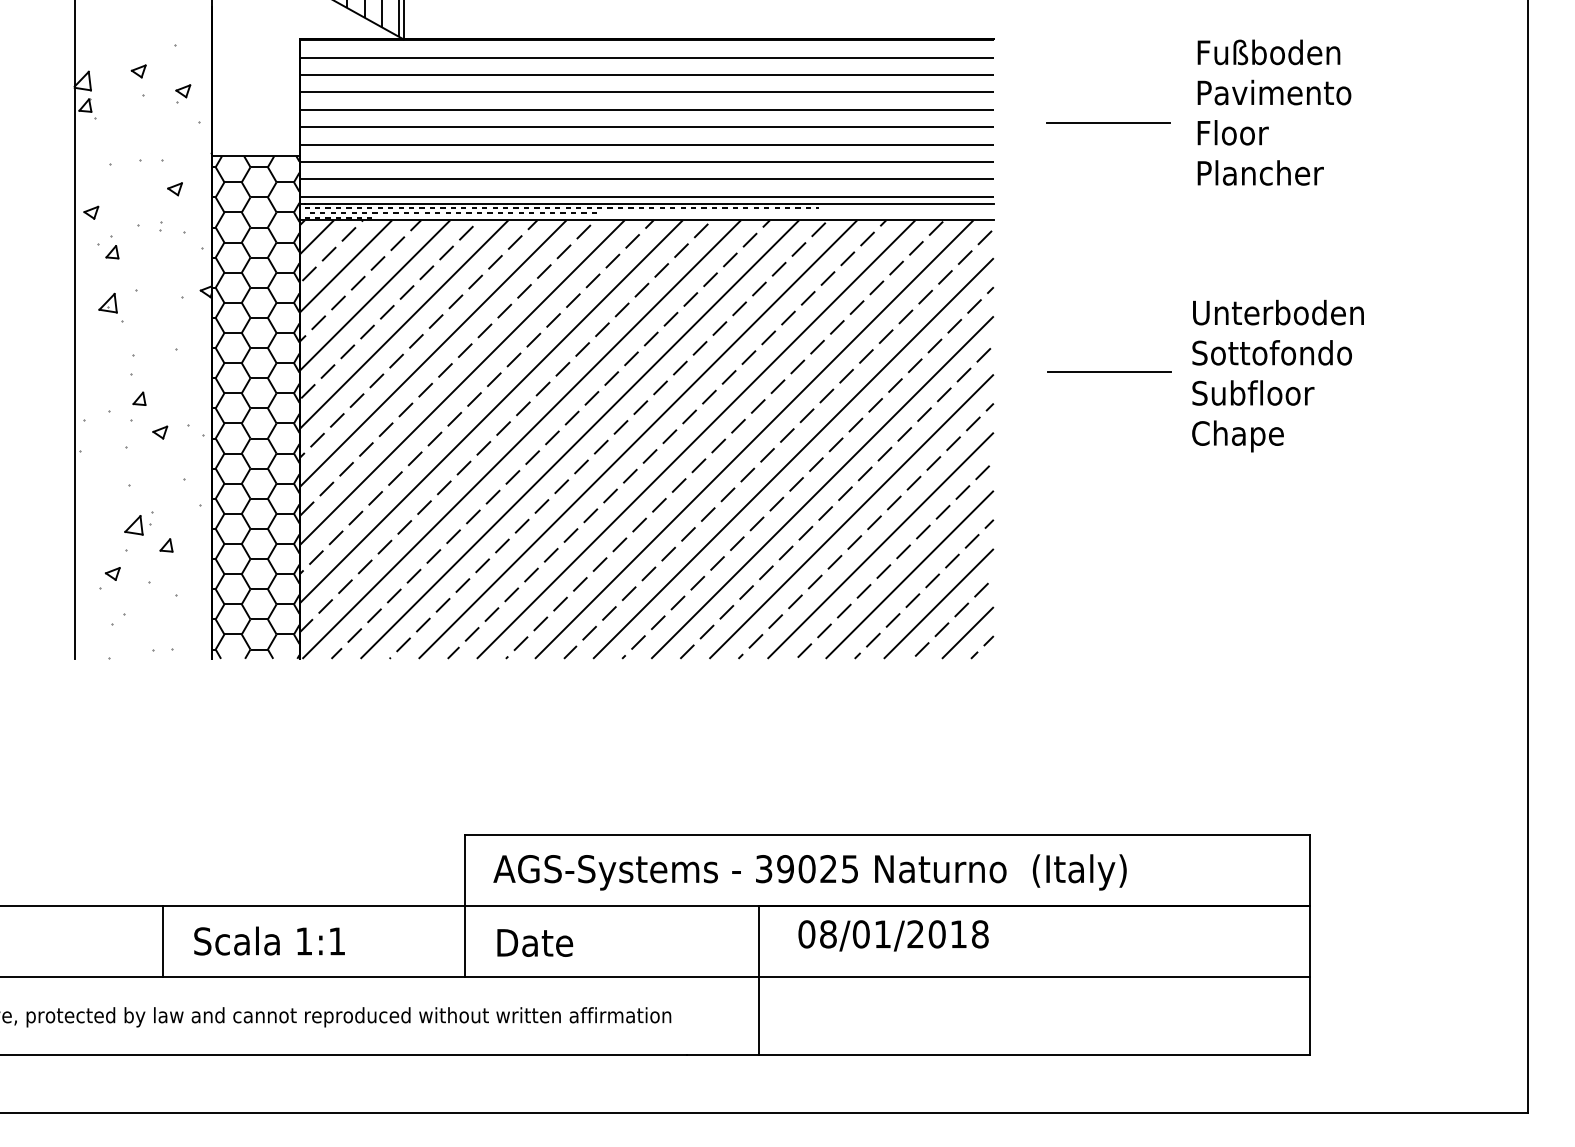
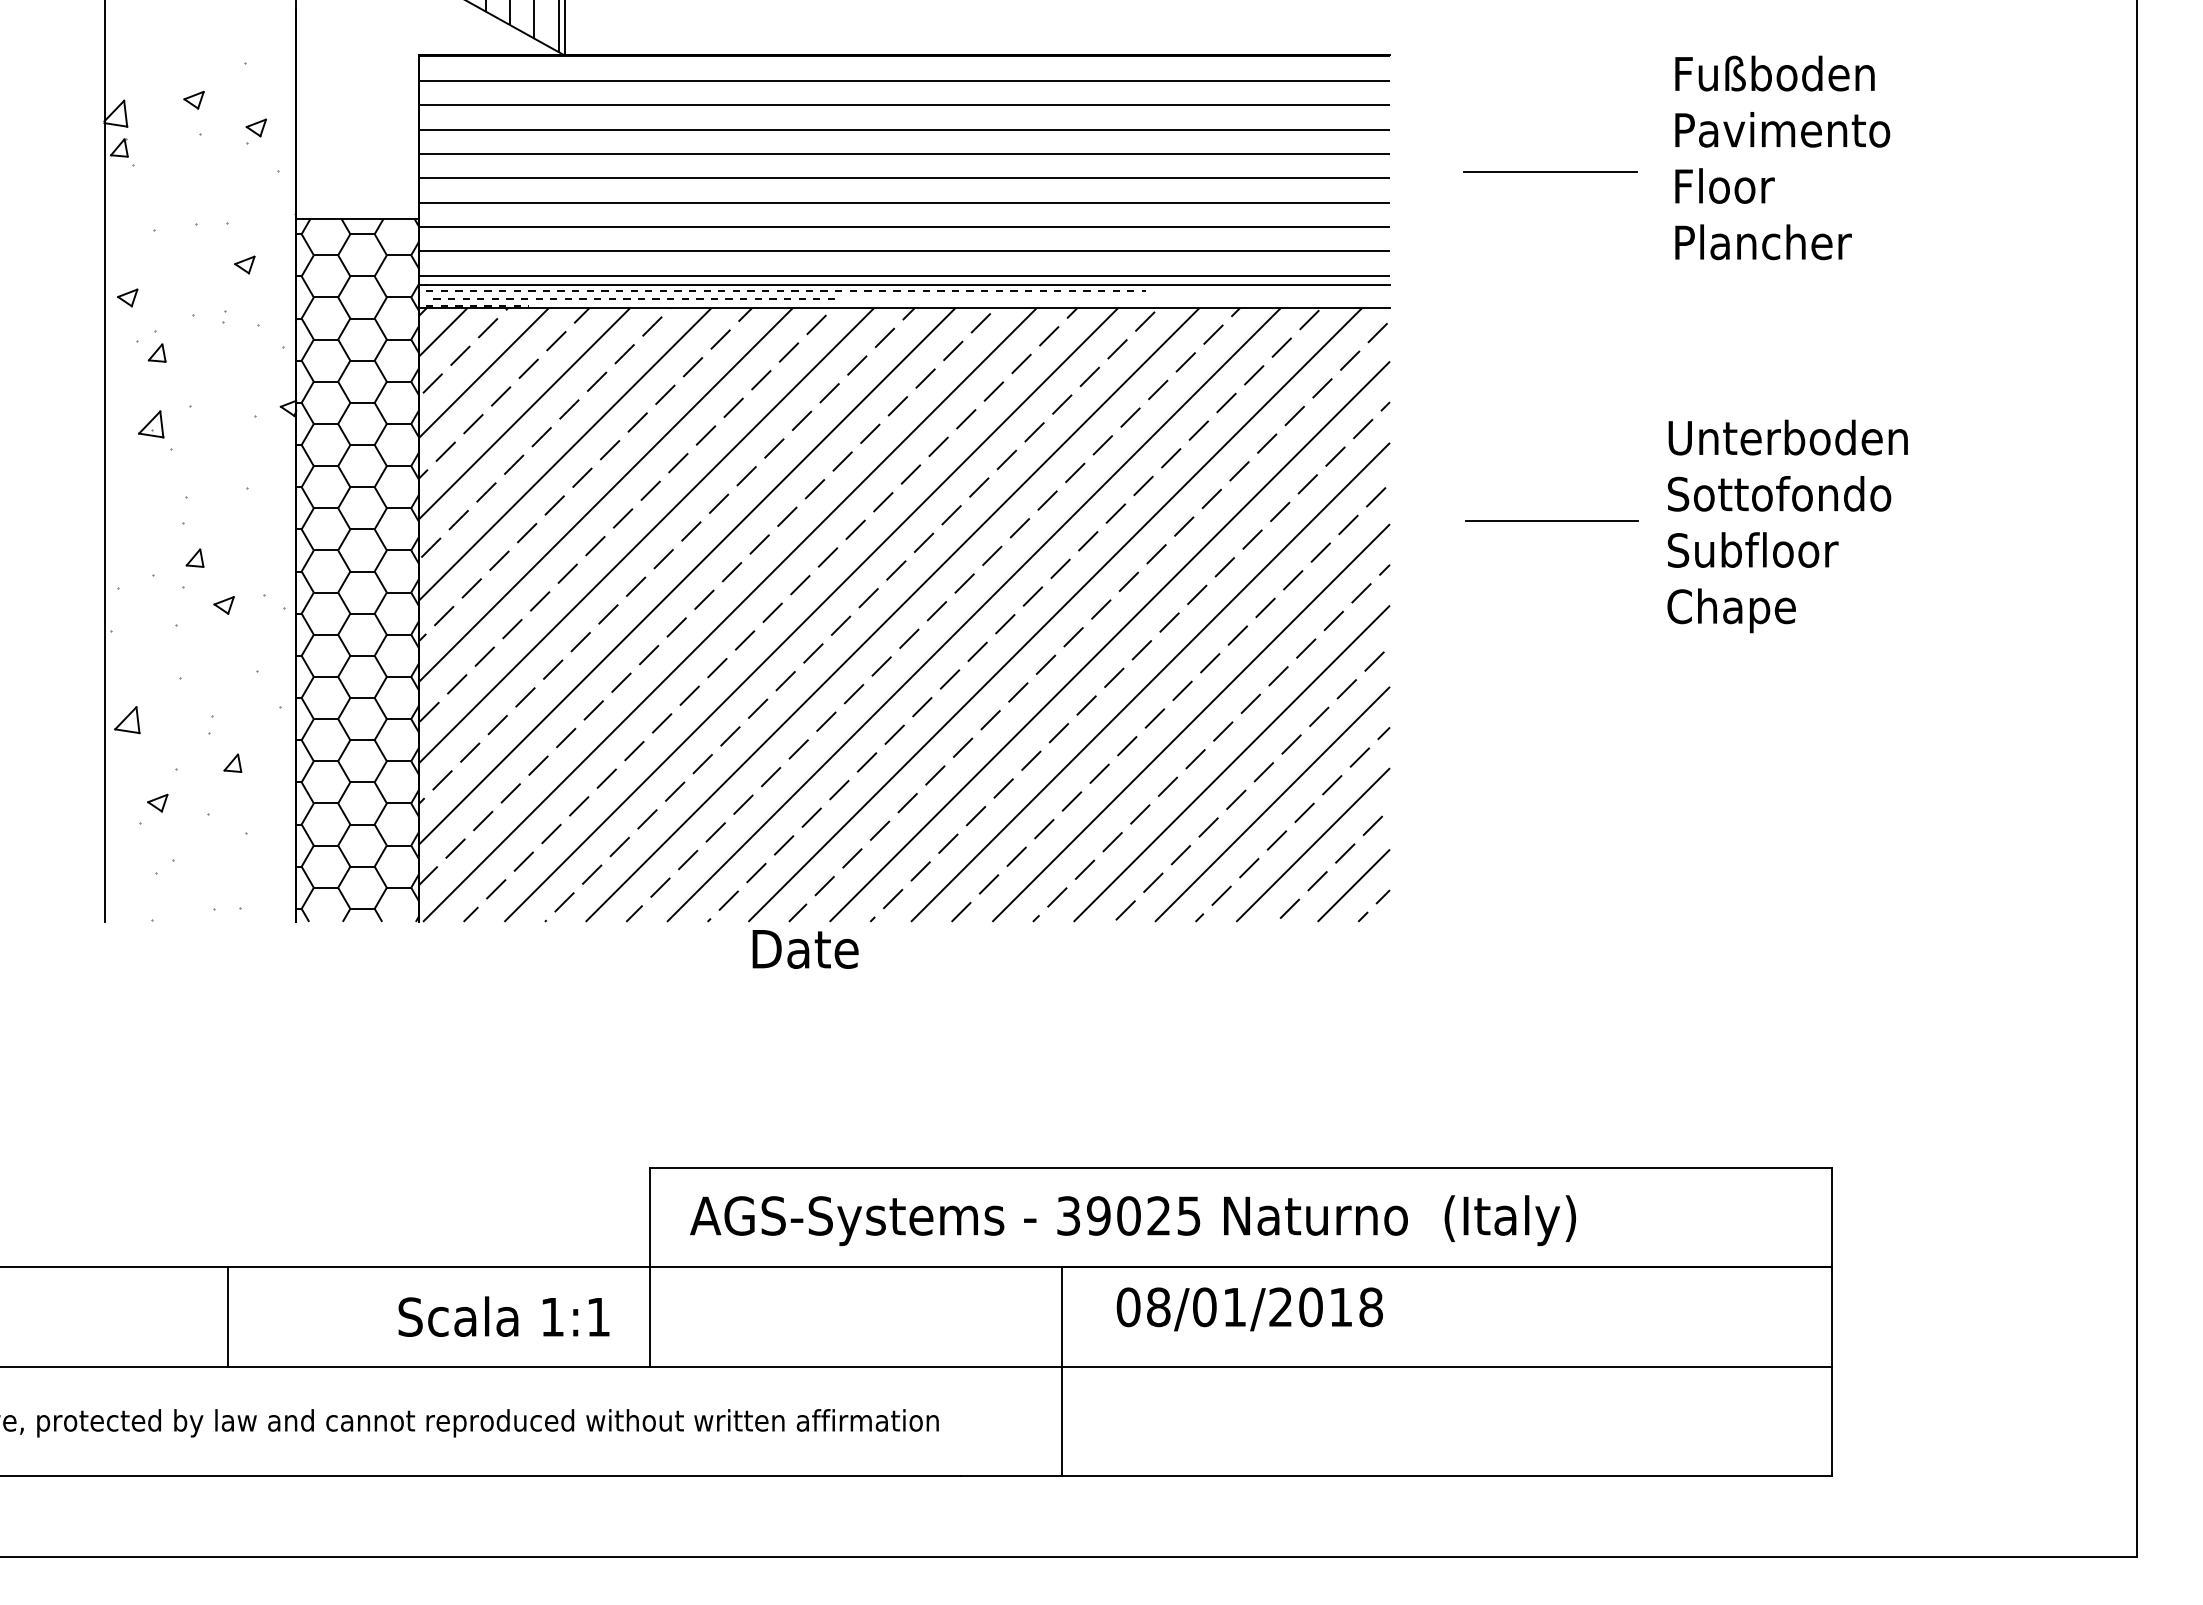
part: (134, 525) -> (127, 720), moved
text: (269, 940) -> (503, 1316), moved
text: (535, 943) -> (805, 949), moved

